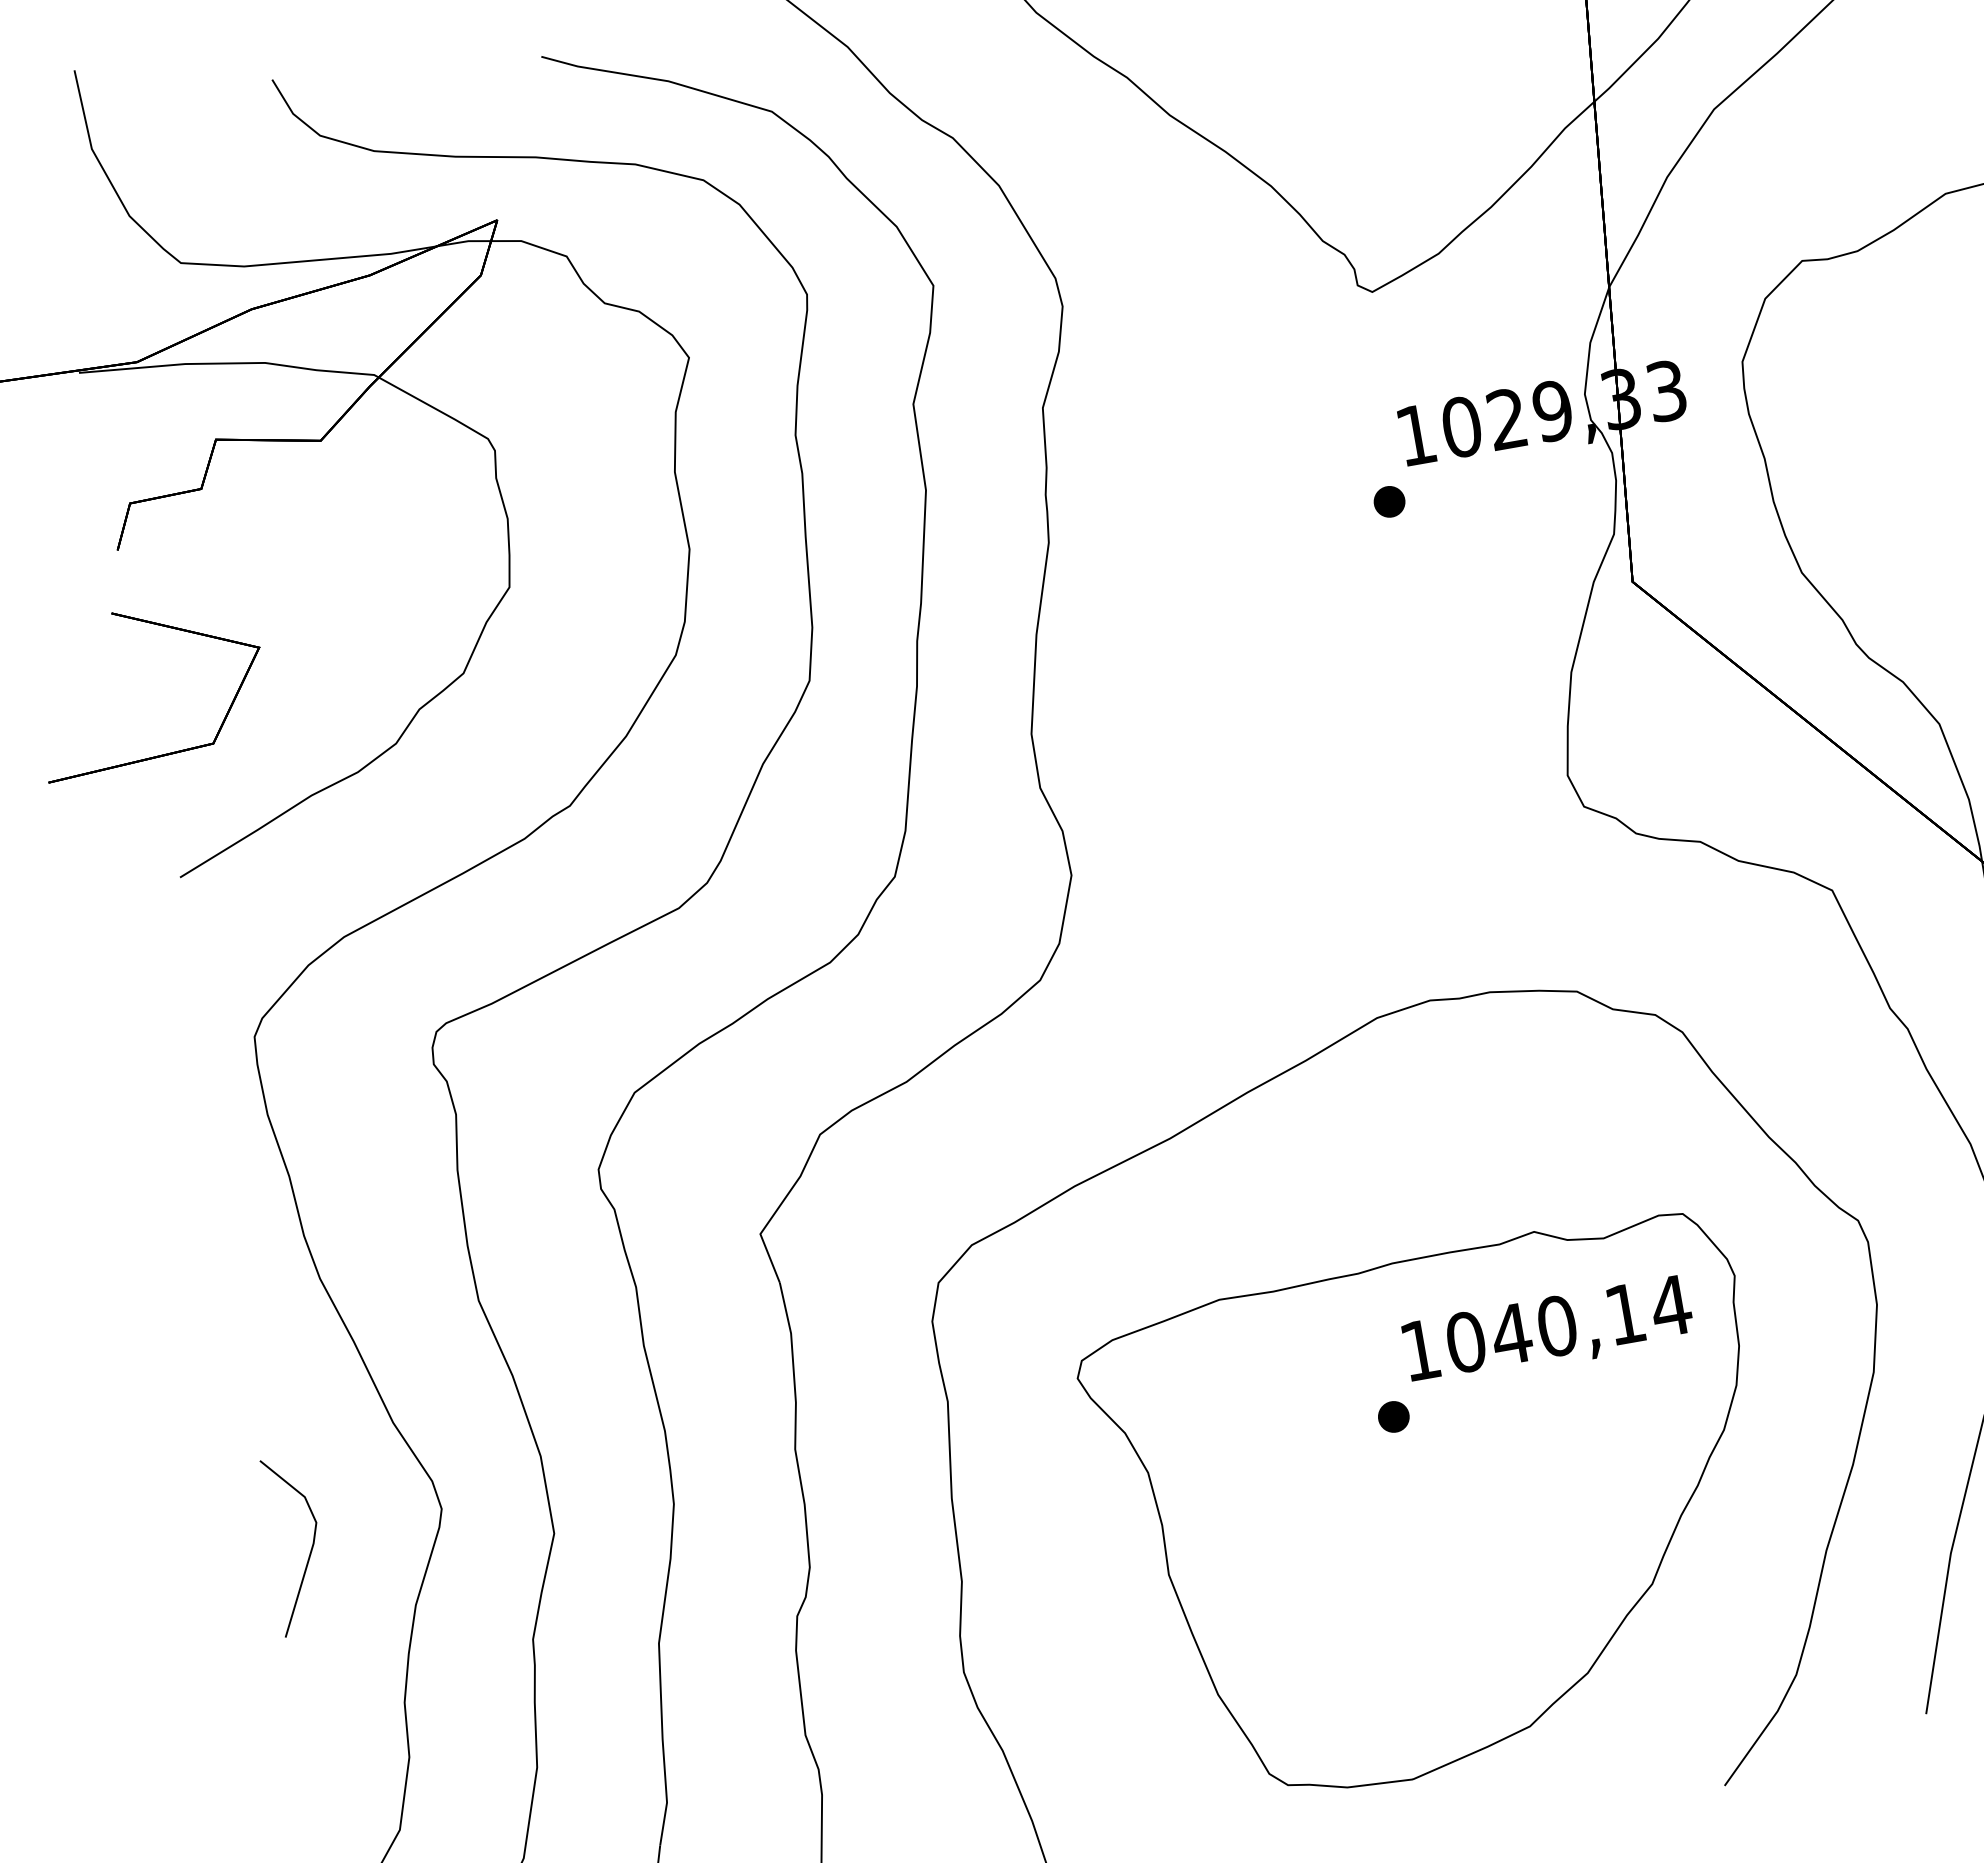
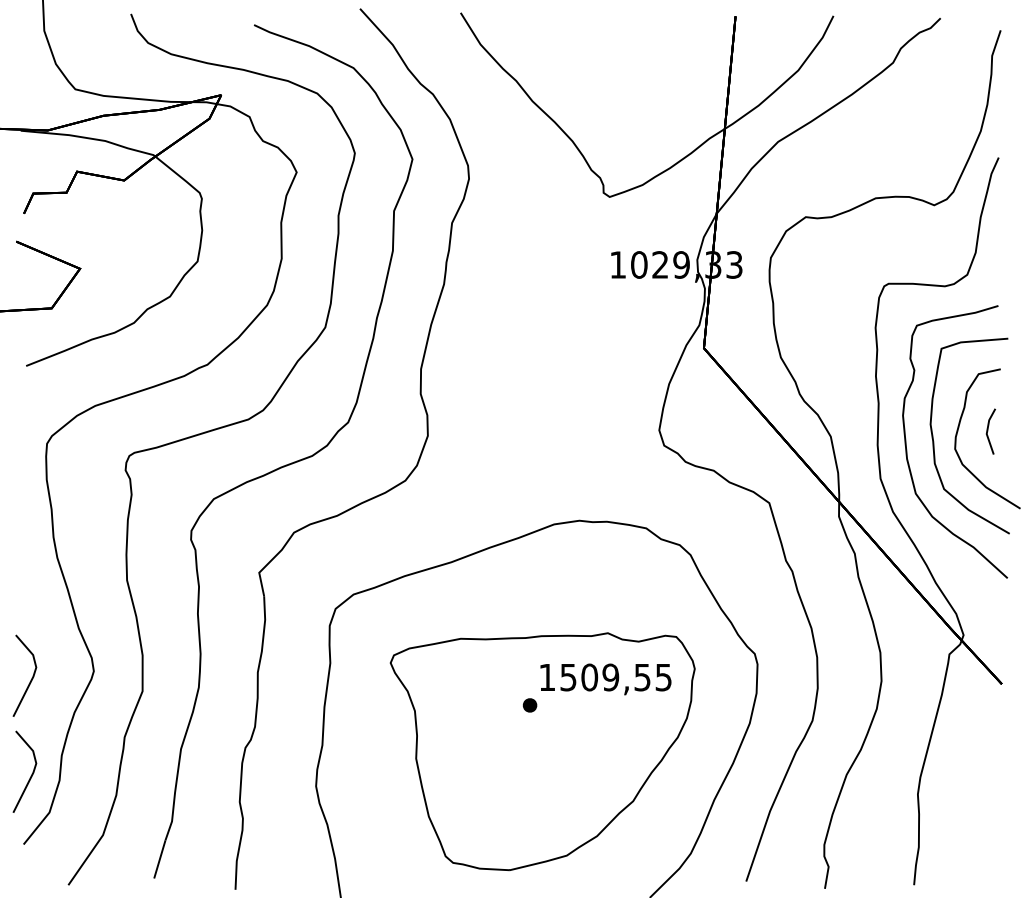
part: (1388, 501) -> (600, 292), removed
text: (1569, 1323) -> (616, 677), 1040,14 -> 1509,55
line: (346, 1754) -> (31, 774), added

